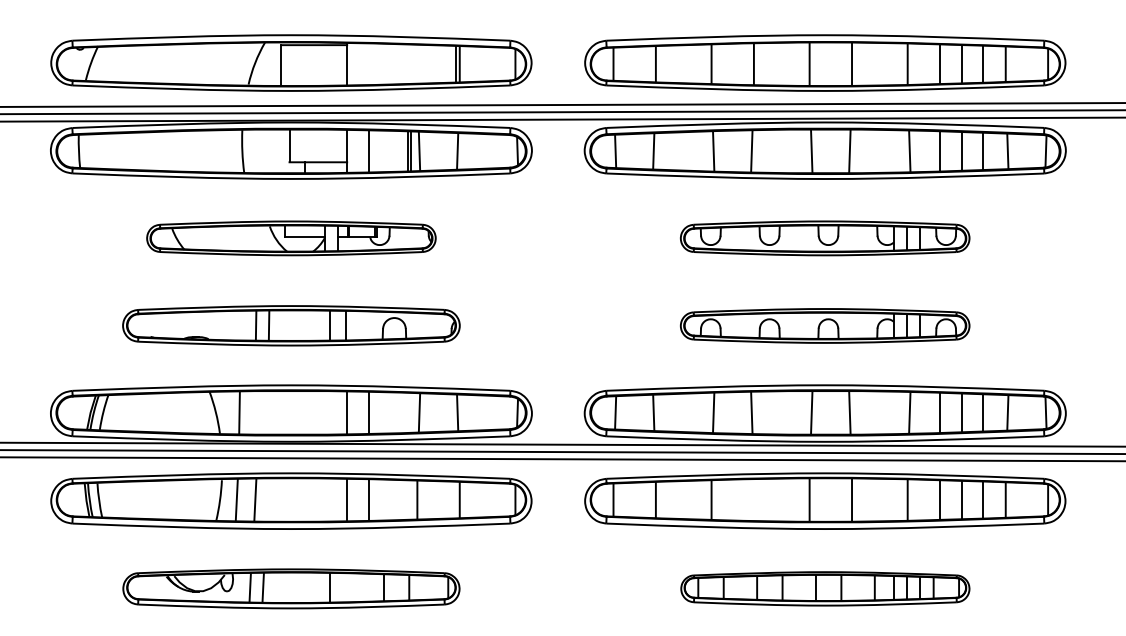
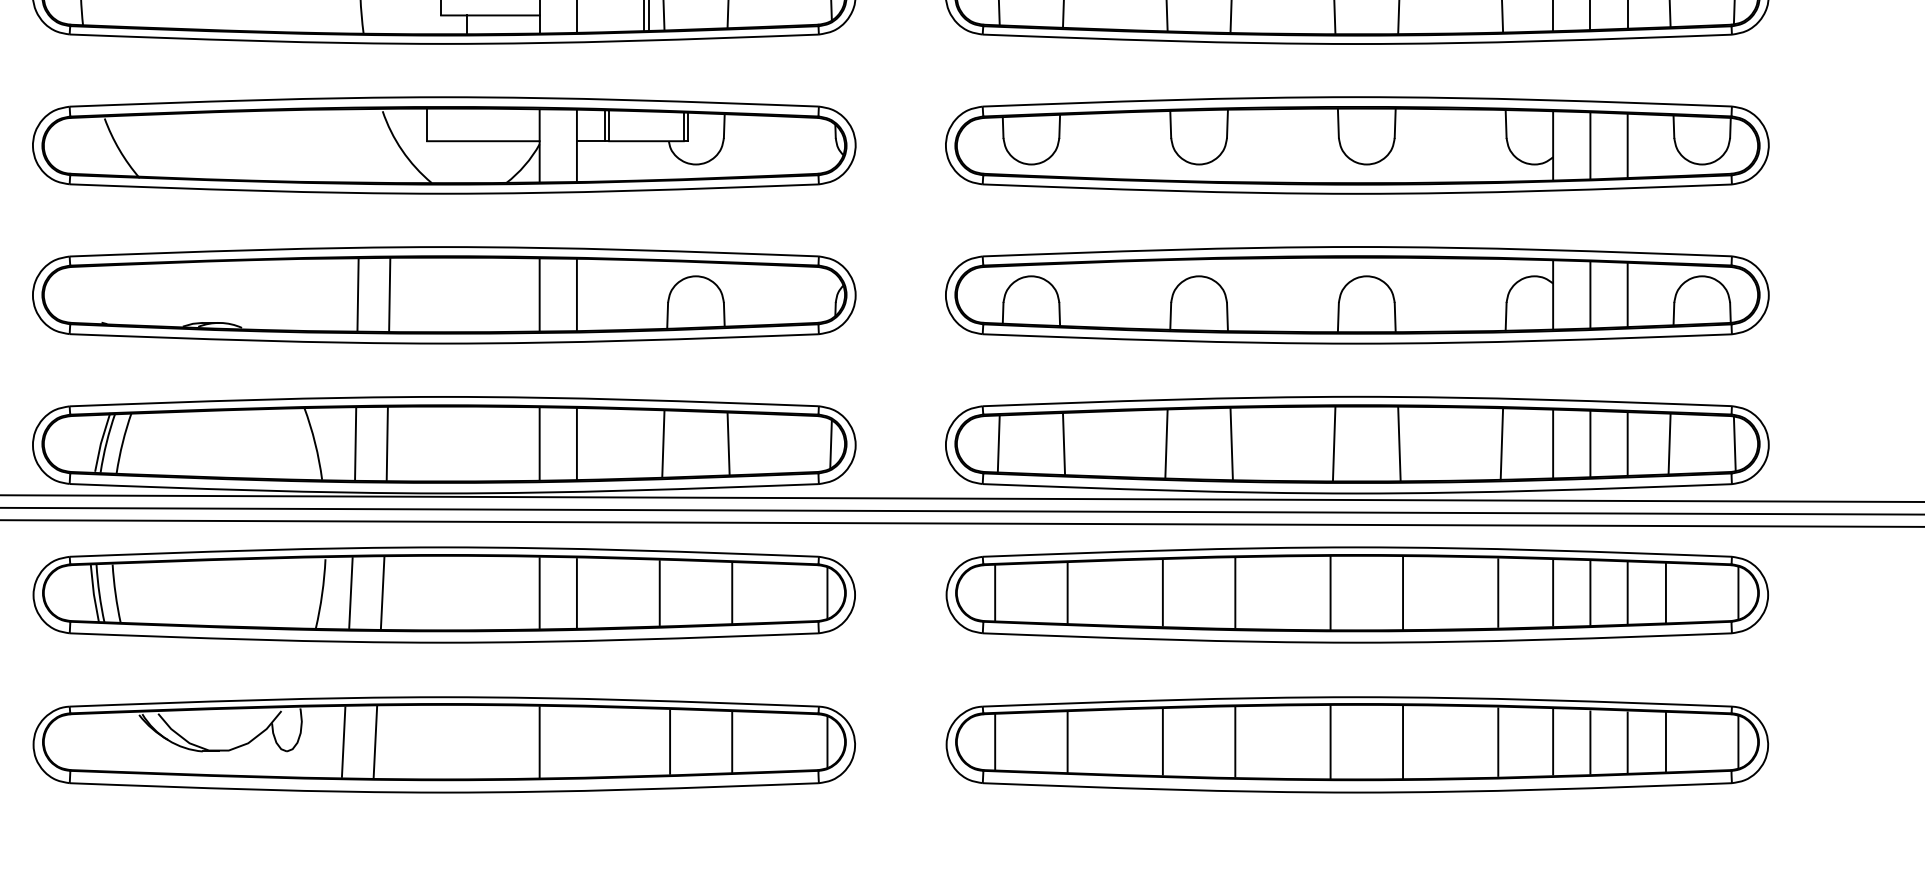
part: (291, 238) -> (444, 145), size x1.67
part: (824, 238) -> (1355, 145), size x1.67
part: (291, 325) -> (444, 294), size x1.43
part: (824, 325) -> (1355, 294), size x1.67
line: (257, 412) -> (386, 443), added
line: (753, 500) -> (1234, 593), added
part: (291, 588) -> (444, 744), size x1.43
part: (825, 588) -> (1357, 744), size x1.67

